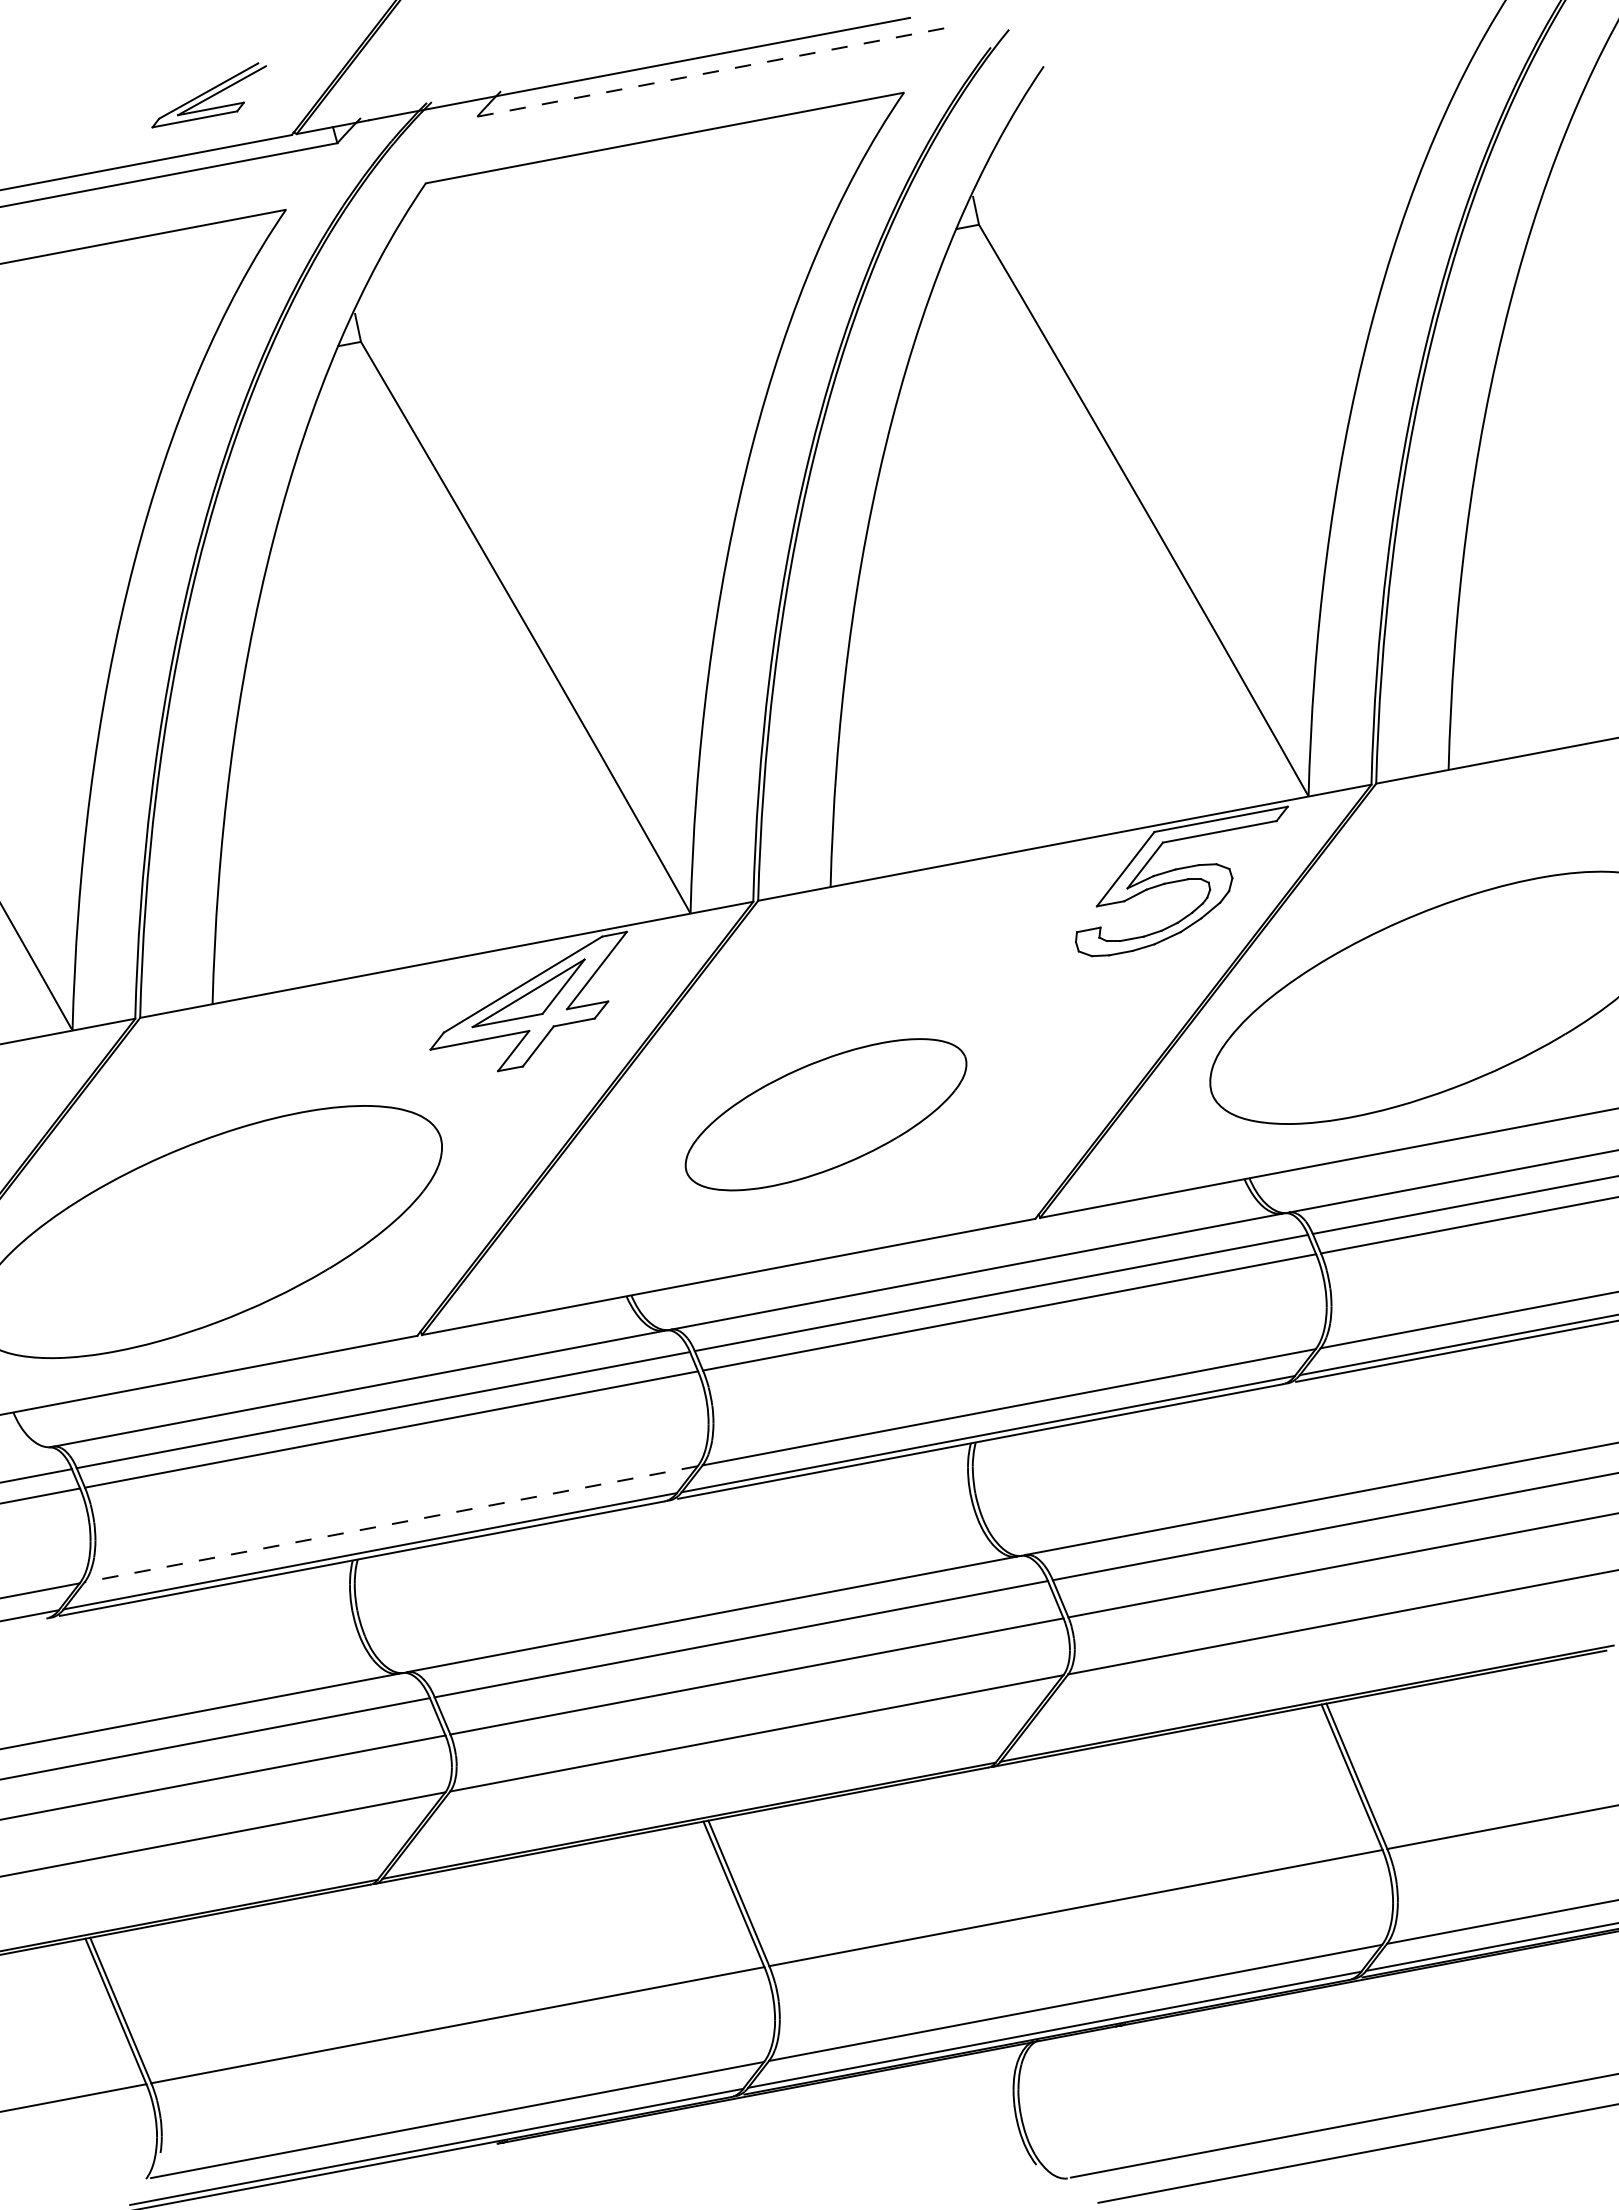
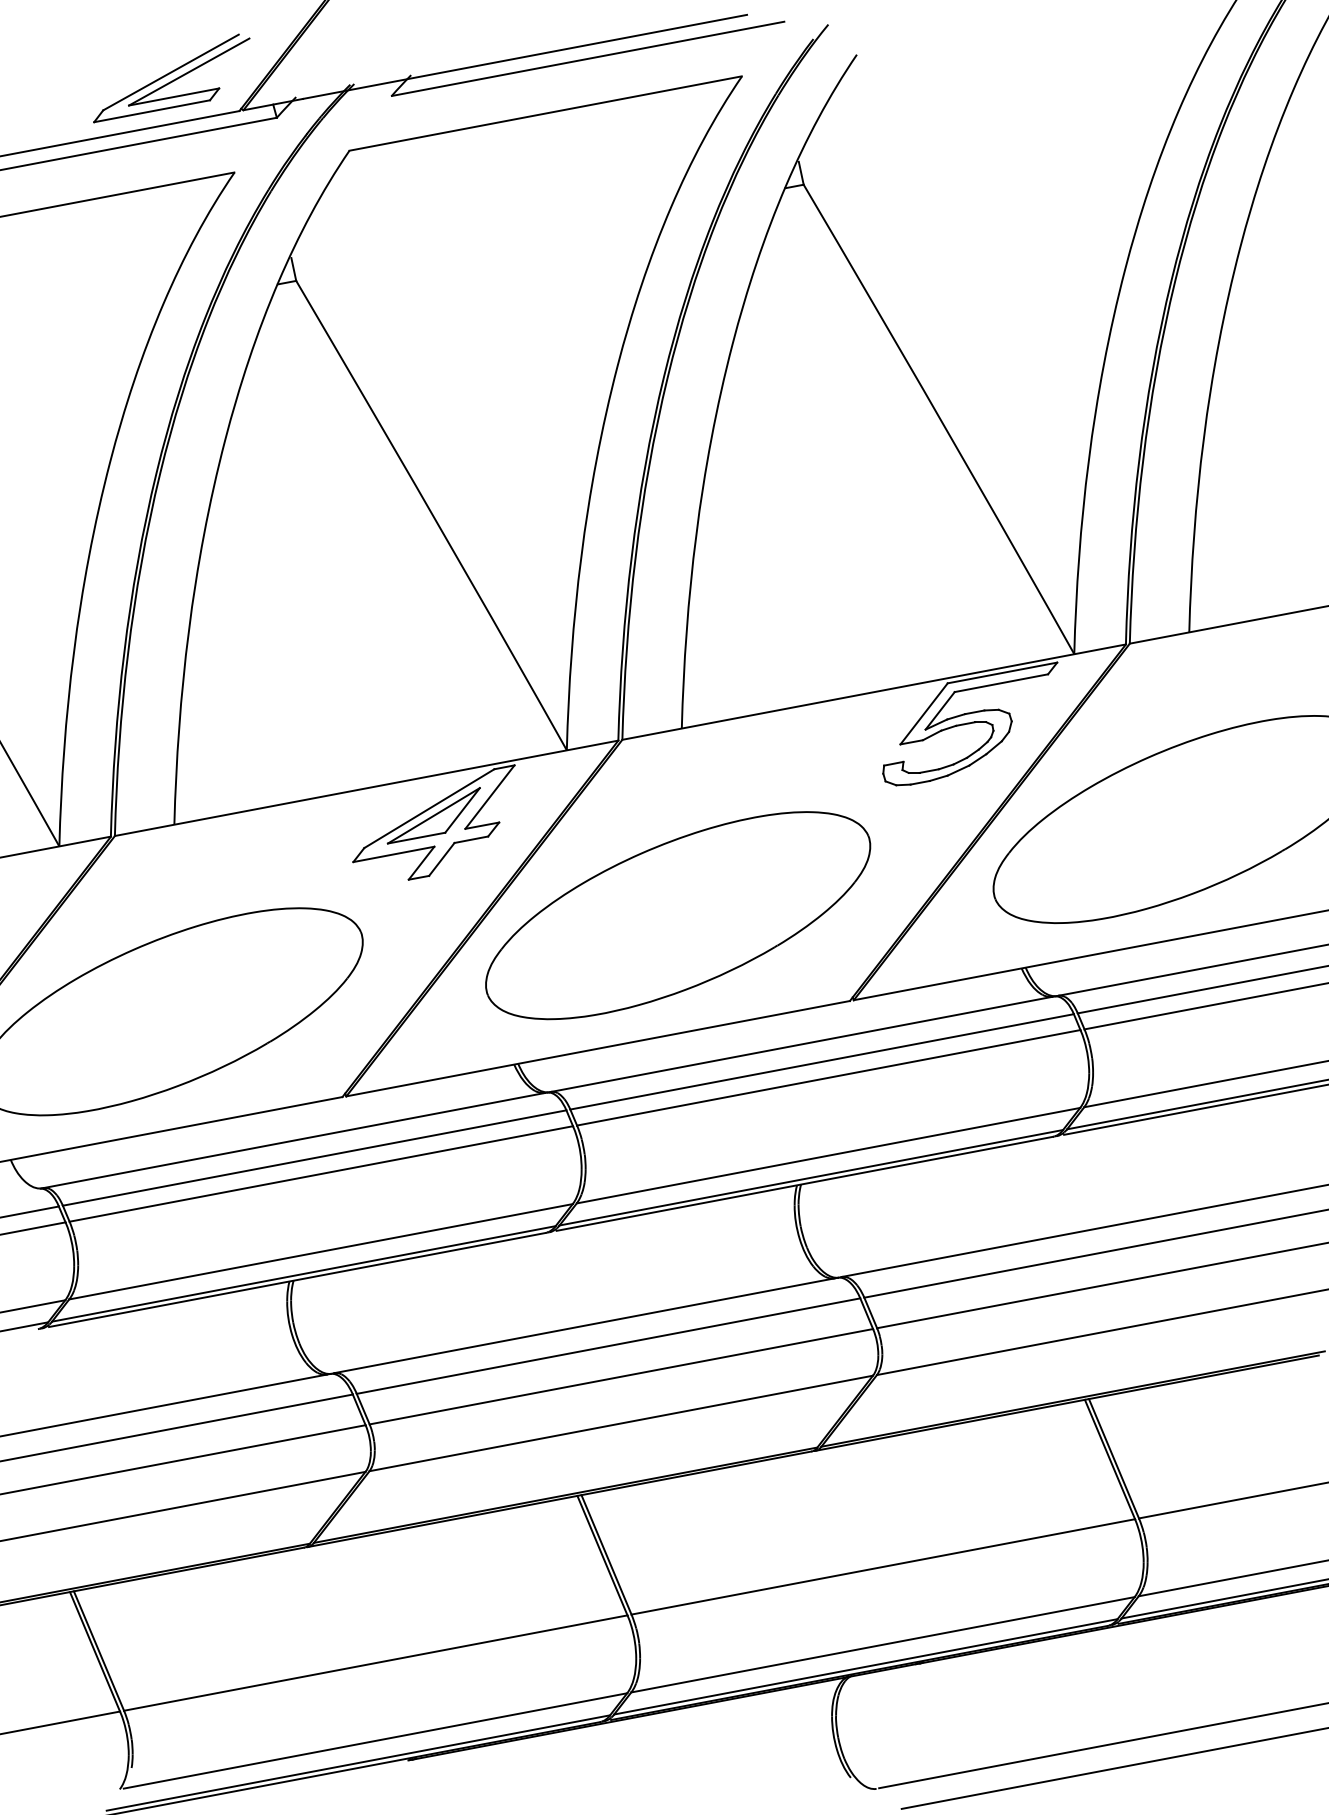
line: (716, 71) -> (588, 58), dashed -> solid
part: (208, 95) -> (171, 78), size x1.67
part: (825, 1114) -> (677, 915), size x1.67
line: (390, 1524) -> (320, 1251), dashed -> solid

